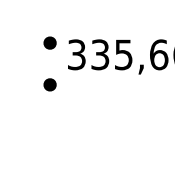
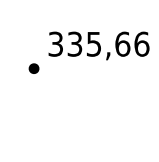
part: (49, 42) -> (33, 34), removed

